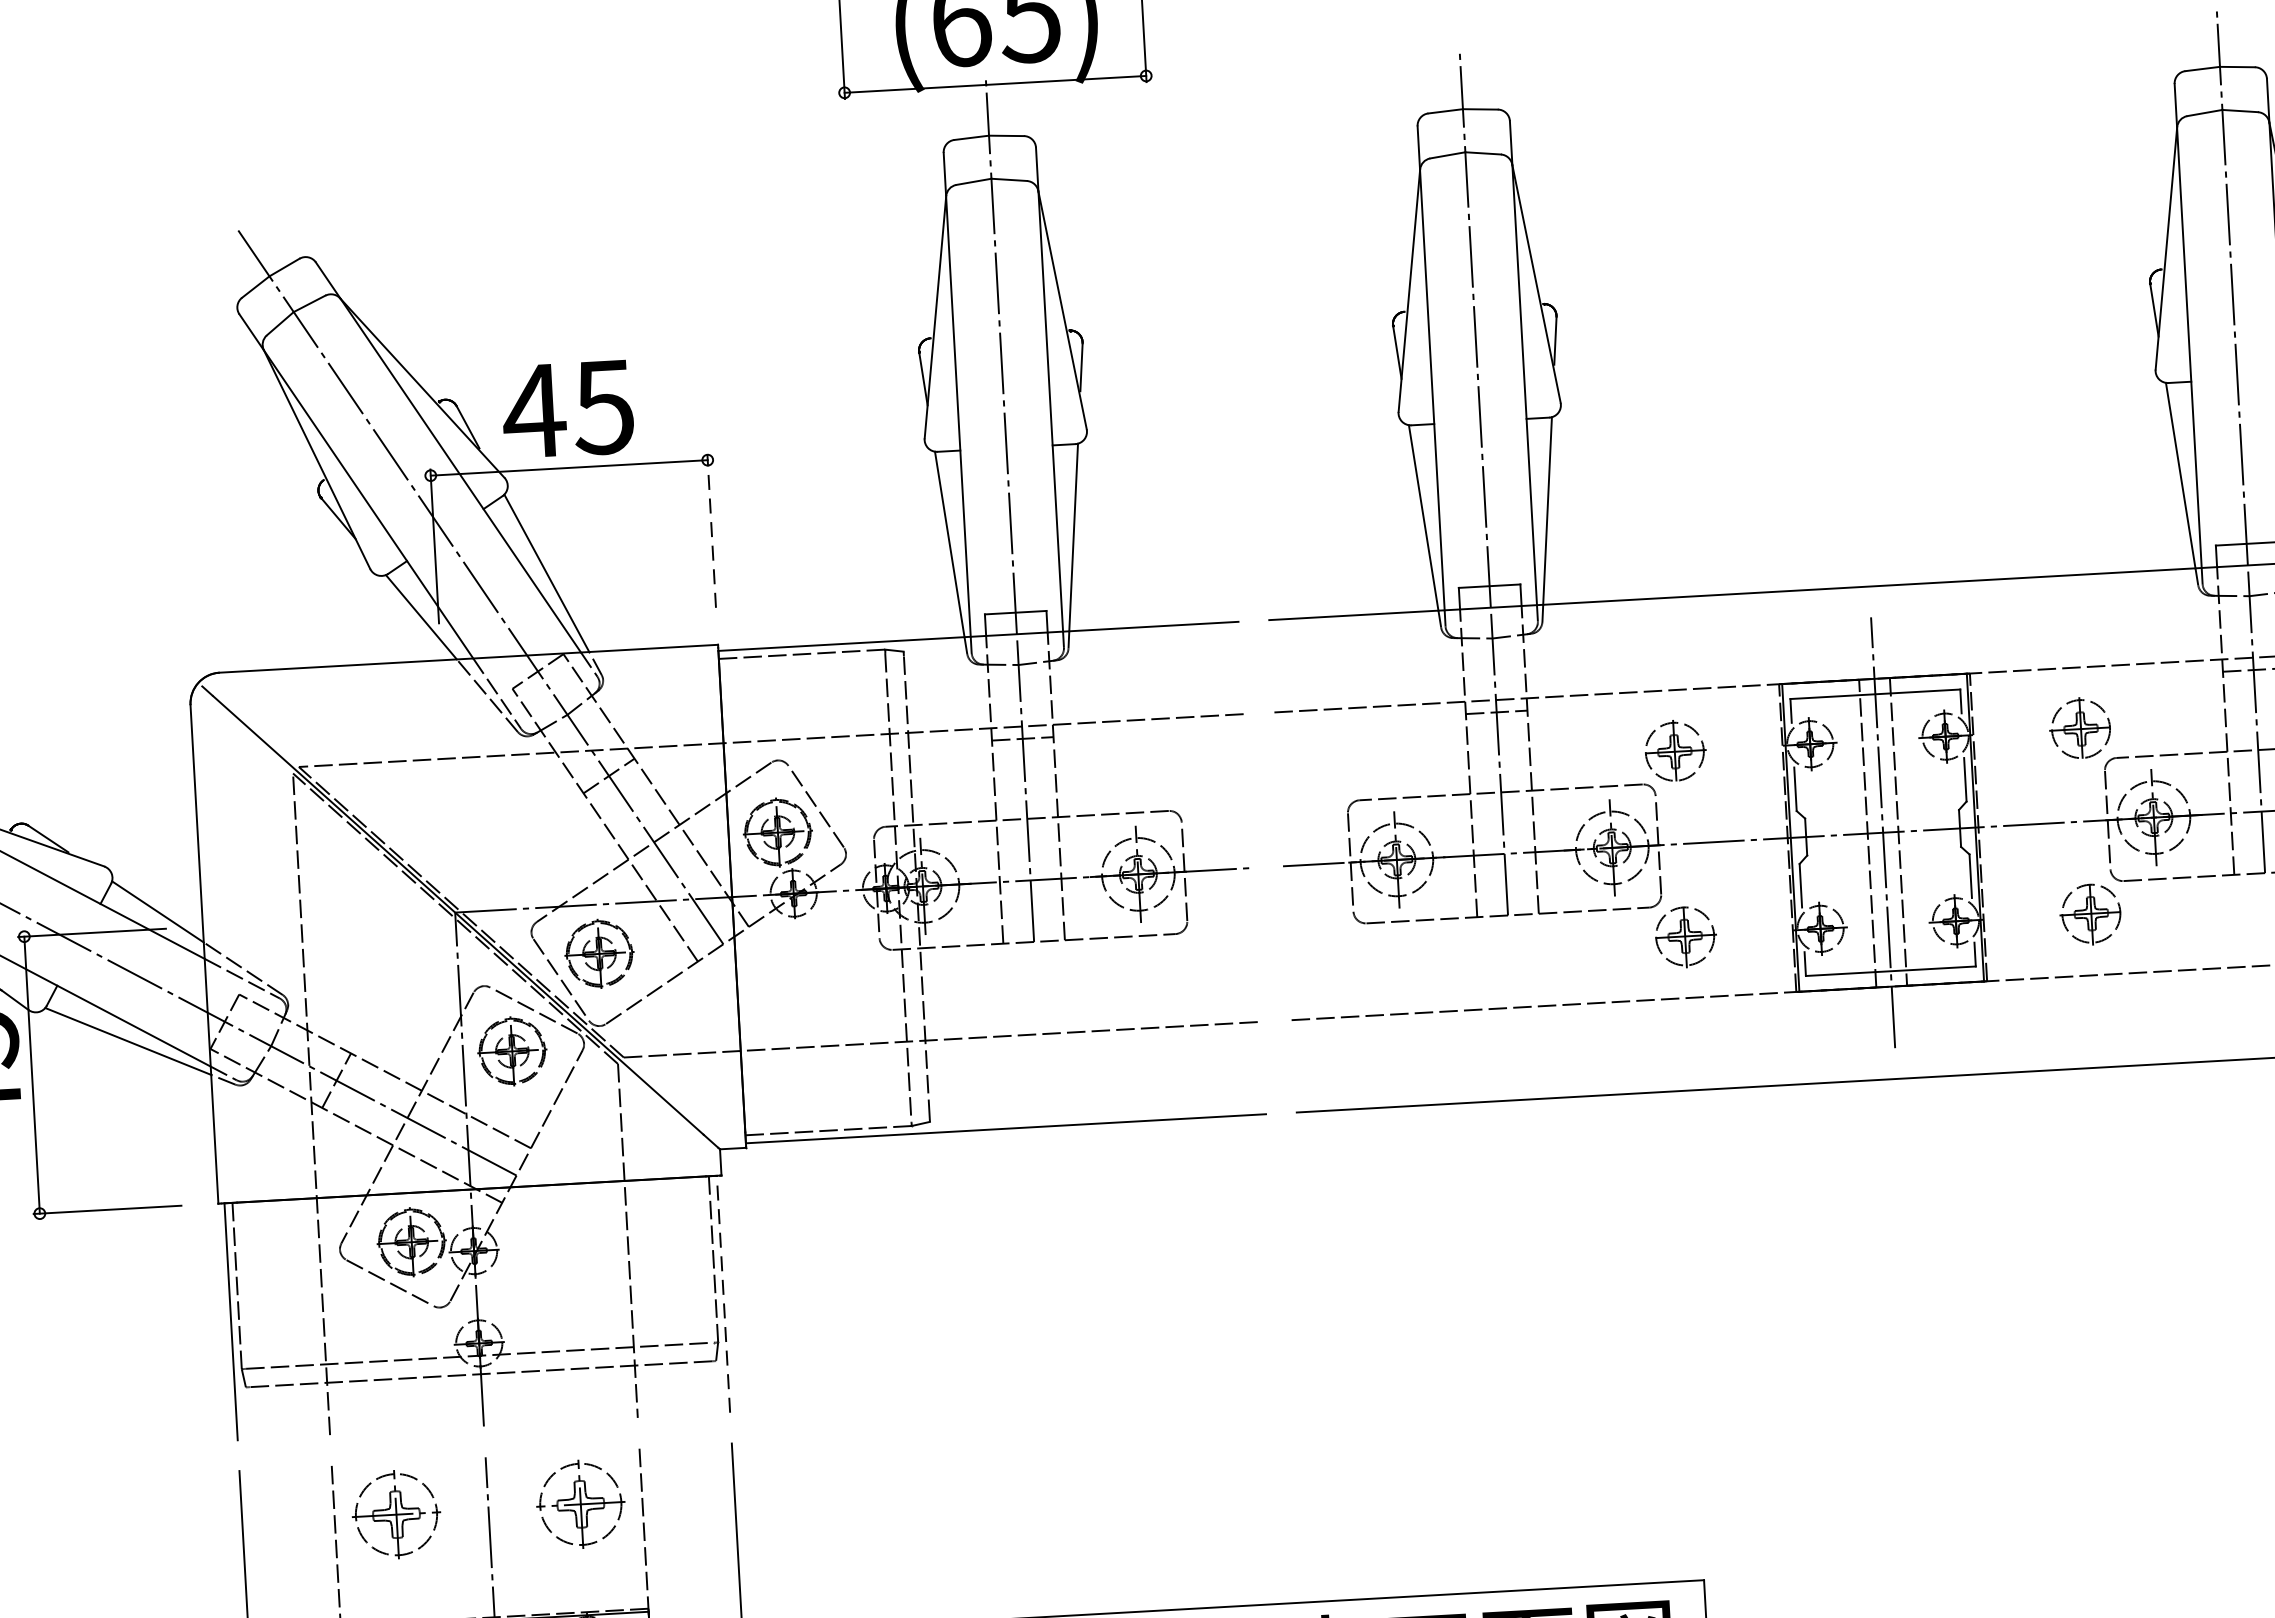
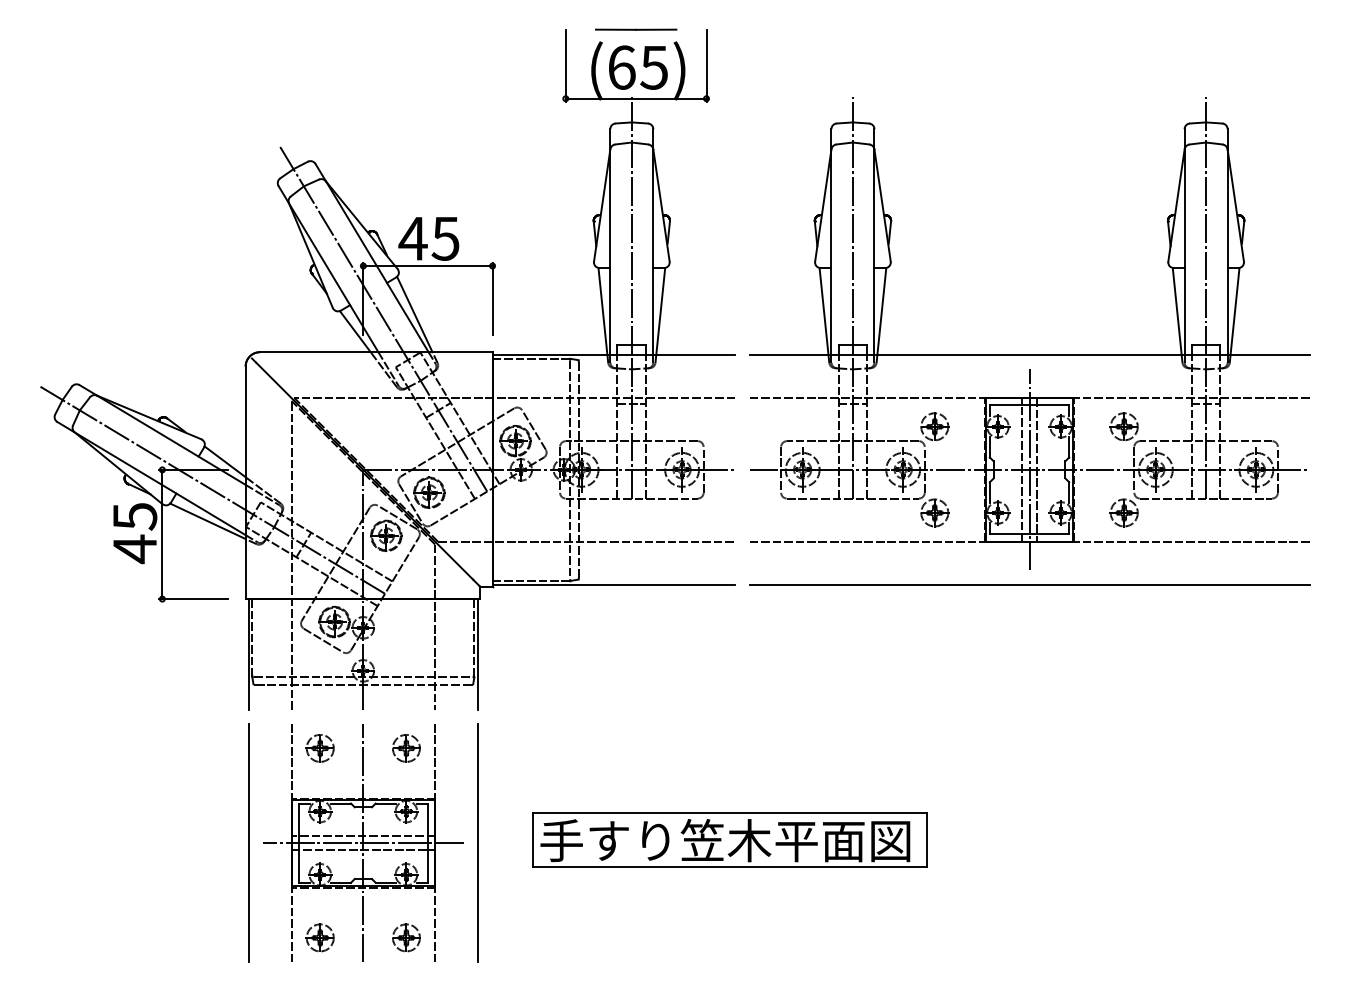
line: (711, 531) -> (492, 299), dashed -> solid
line: (724, 1292) -> (478, 653), dashed -> solid
part: (581, 1504) -> (406, 748), size x0.71
part: (394, 1515) -> (319, 748), size x0.71

